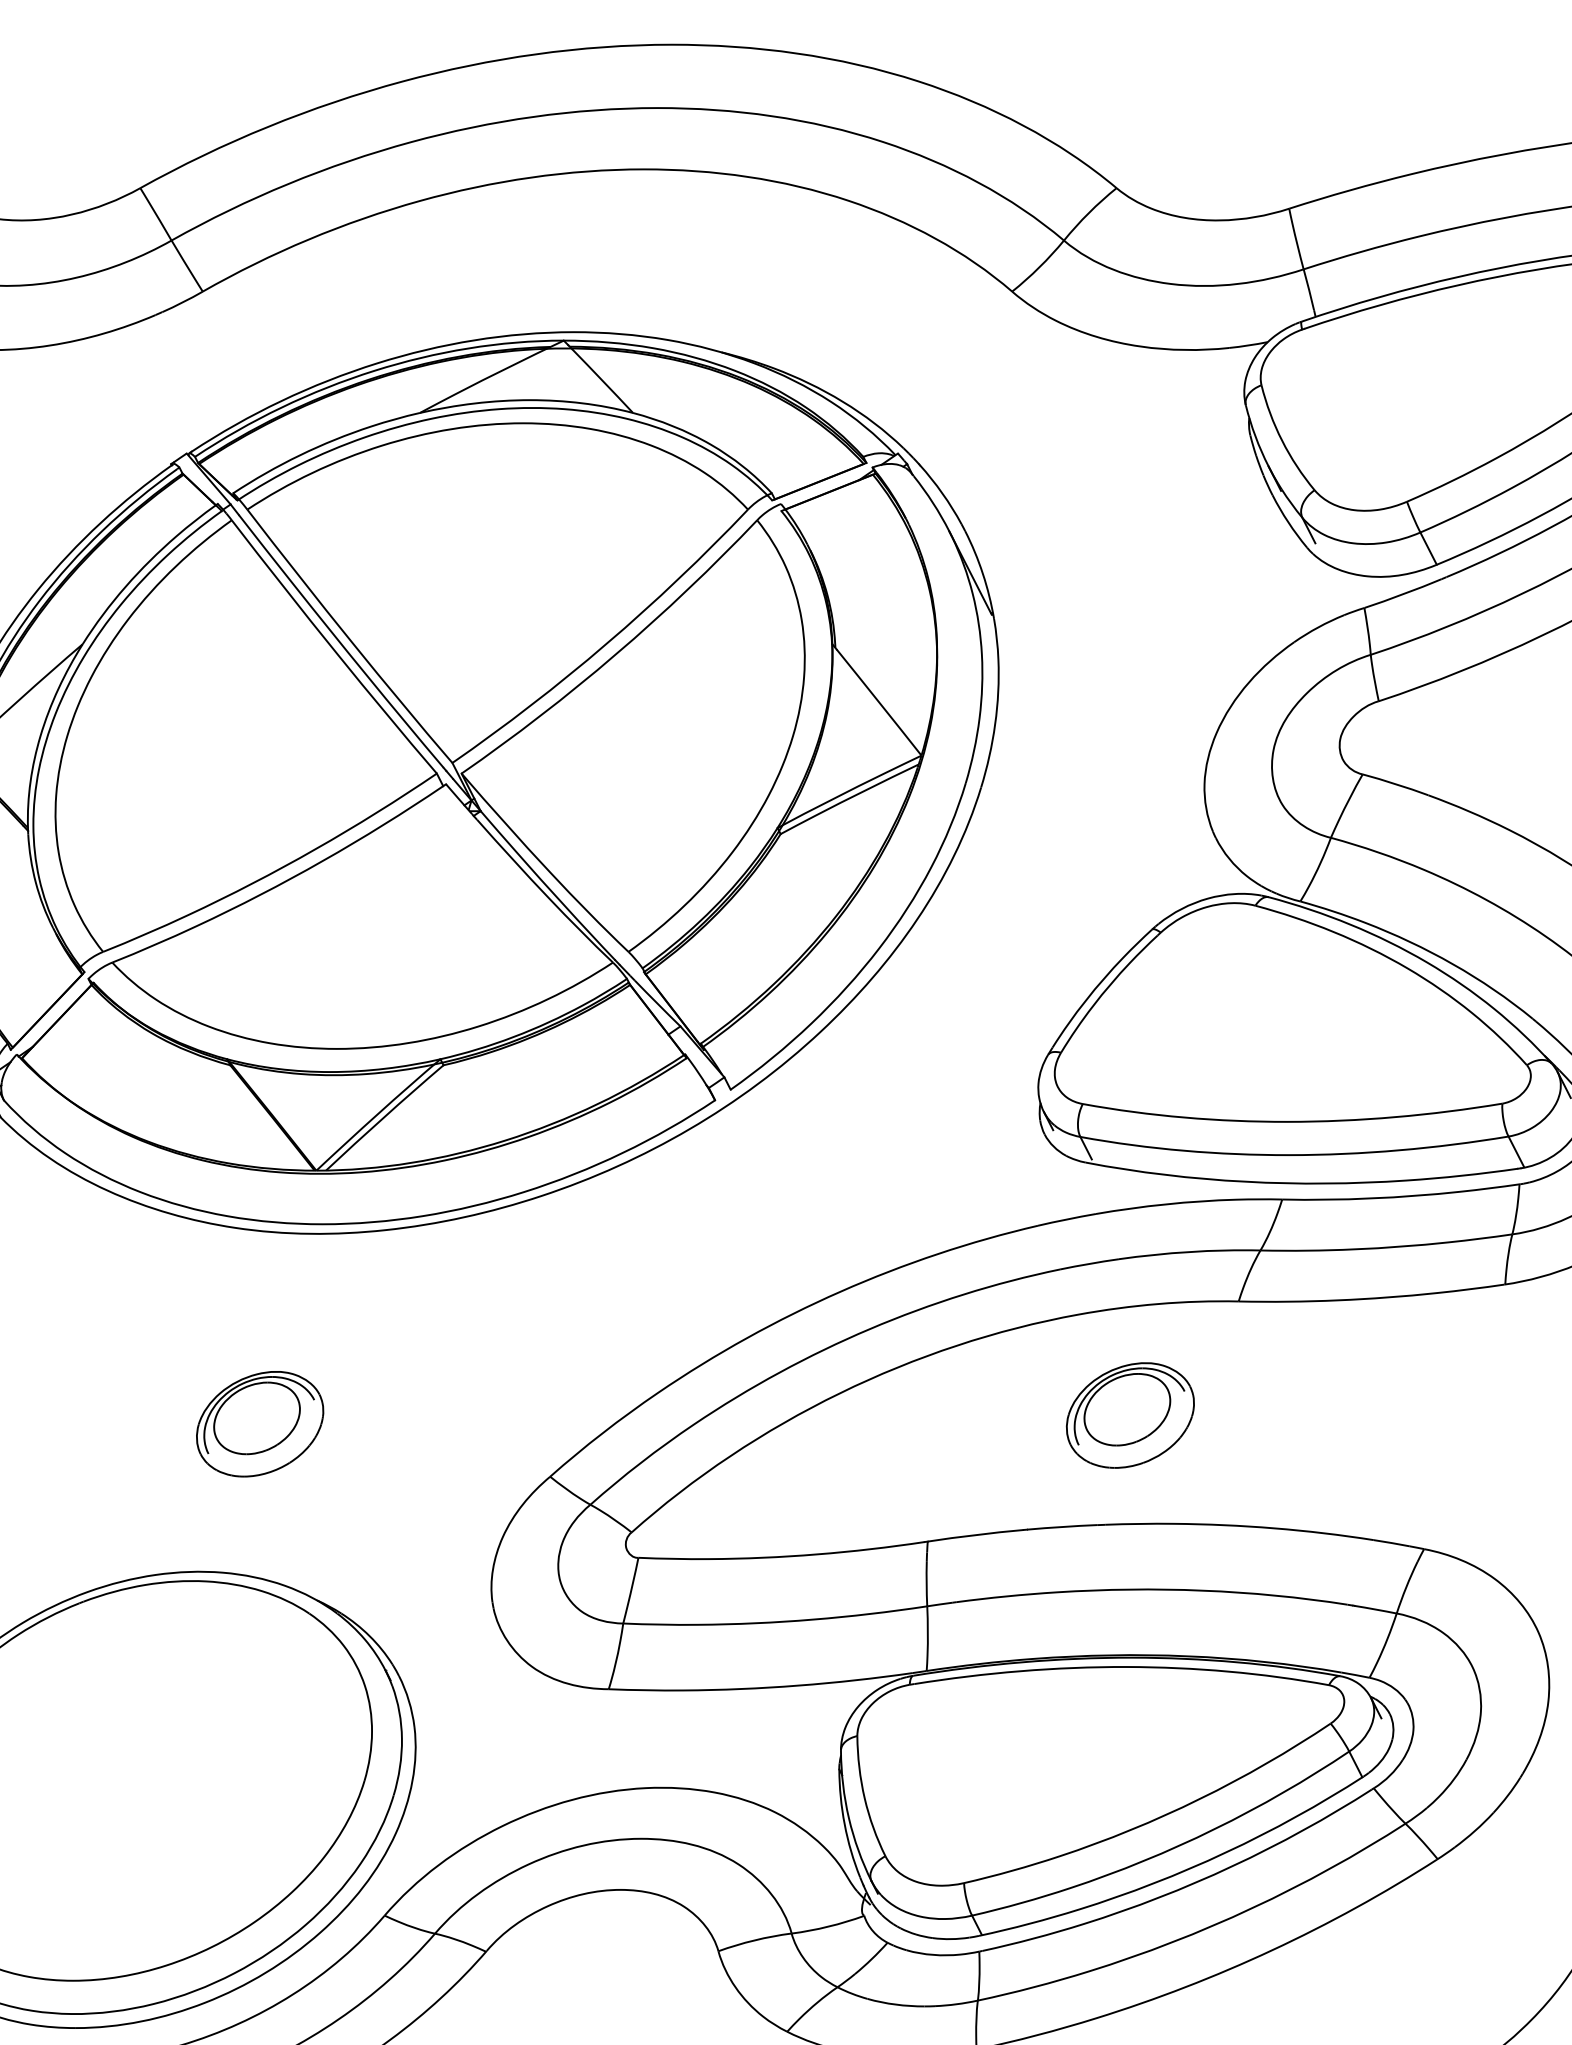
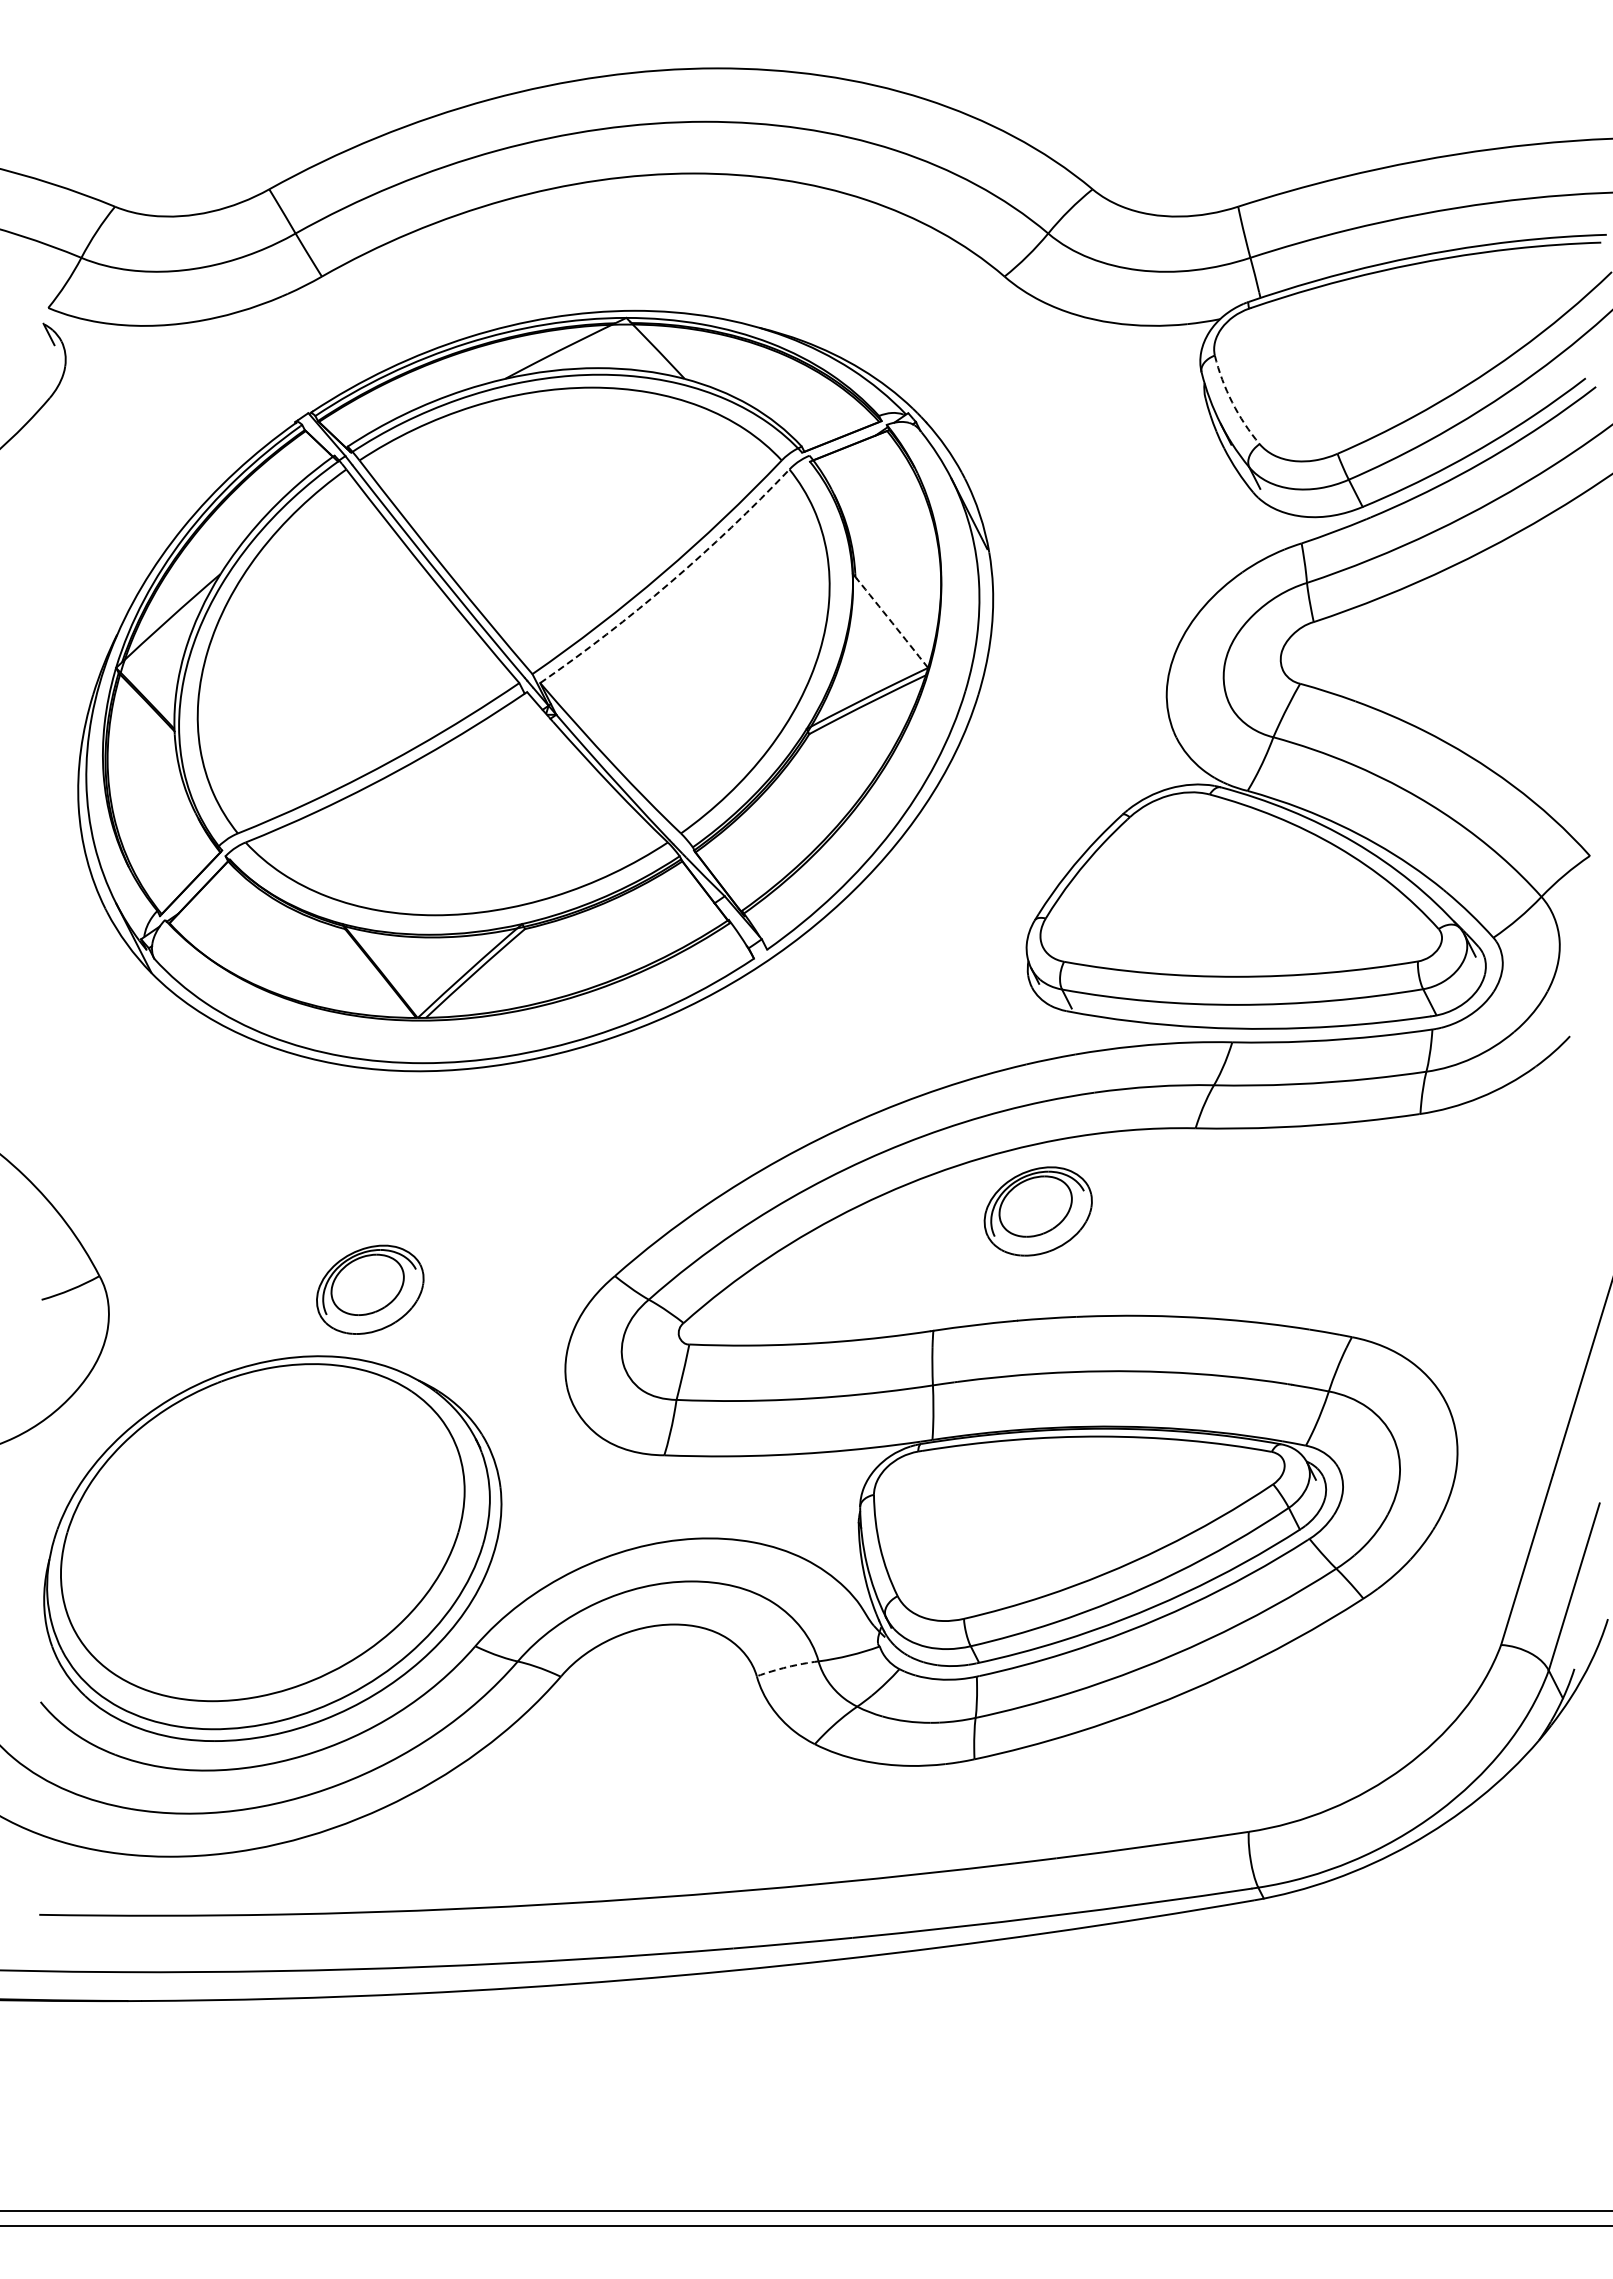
arc: (1282, 440) -> (1232, 402), solid -> dashed
arc: (616, 654) -> (670, 582), solid -> dashed
arc: (879, 702) -> (892, 623), solid -> dashed
part: (1129, 1415) -> (1037, 1211), moved
part: (260, 1423) -> (370, 1289), moved
arc: (754, 1940) -> (787, 1667), solid -> dashed

